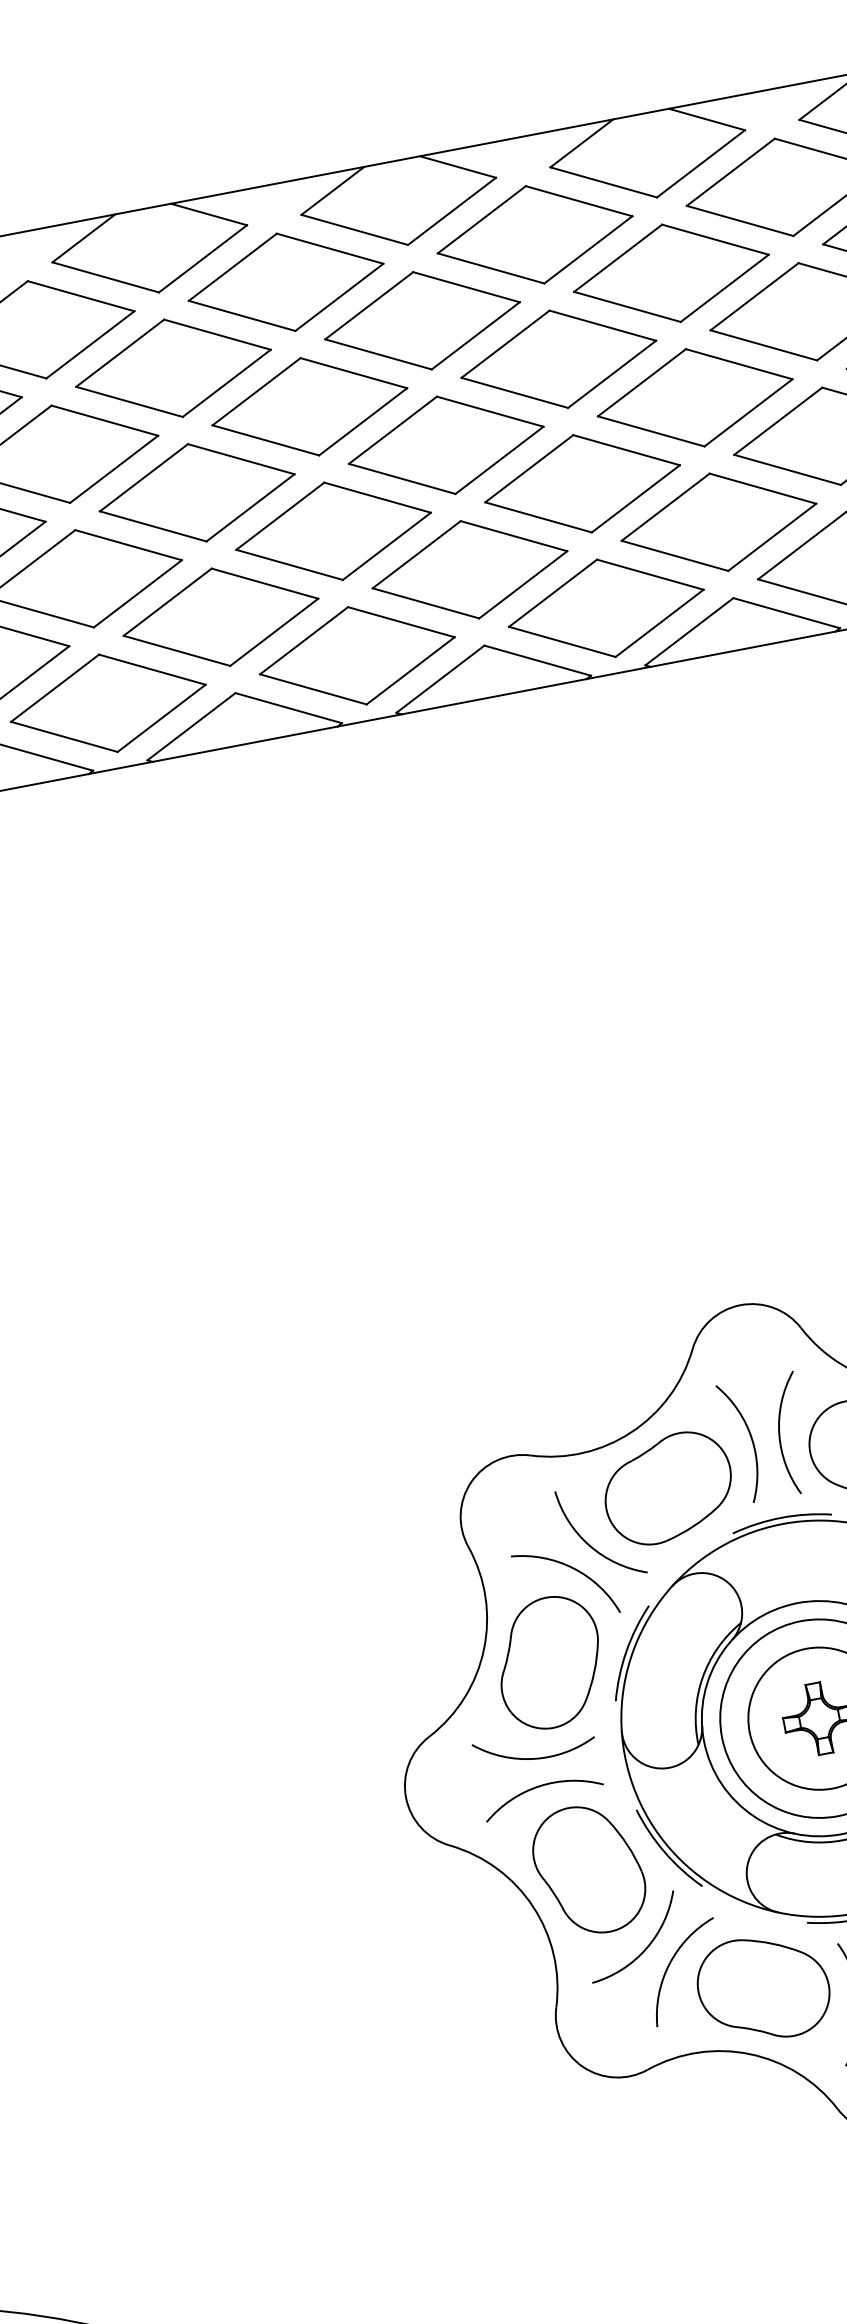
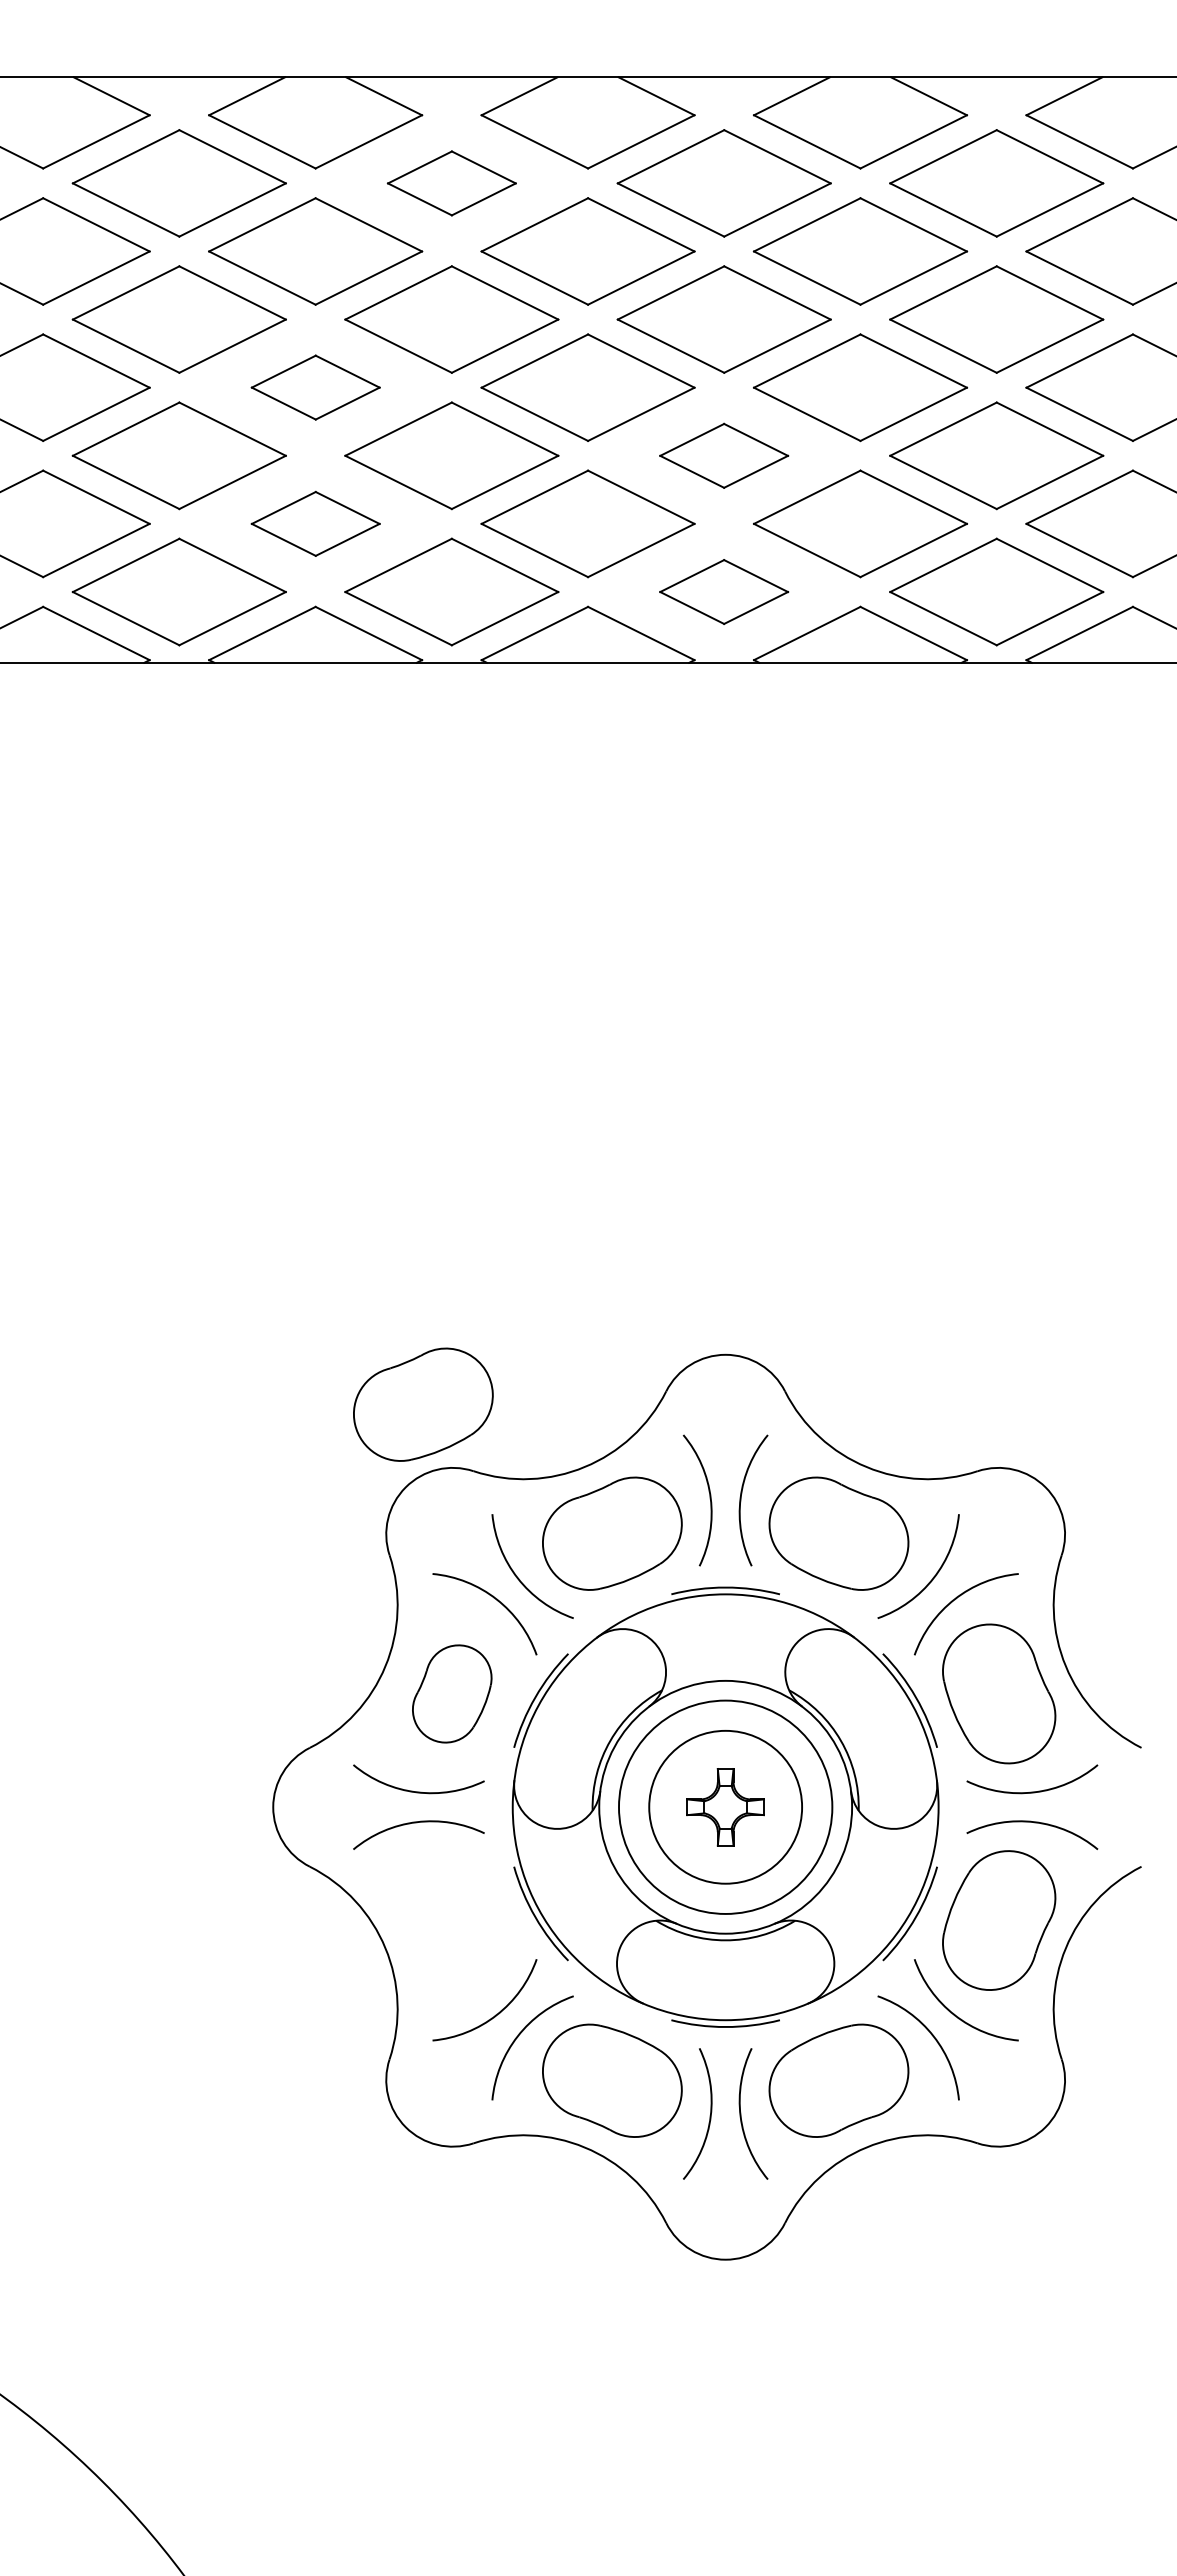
part: (285, 282) -> (451, 183), size x0.6
part: (581, 483) -> (723, 455), size x0.6
part: (197, 492) -> (315, 387), size x0.6
part: (605, 607) -> (723, 591), size x0.6
part: (220, 616) -> (315, 523), size x0.6
part: (473, 1403) -> (423, 1404), added
part: (550, 1662) -> (452, 1693), size x0.7
part: (589, 1869) -> (452, 1920), removed

